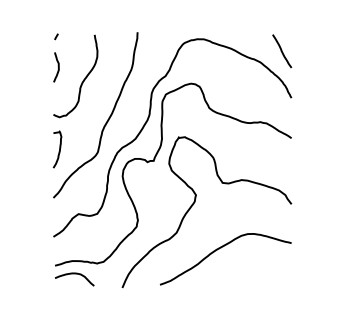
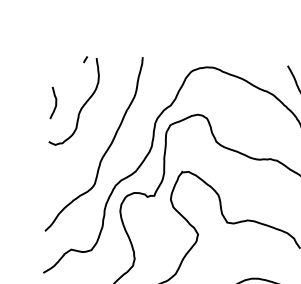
line: (56, 36) -> (85, 59), moved
curve: (57, 66) -> (54, 102), moved
curve: (59, 149) -> (53, 179), removed

